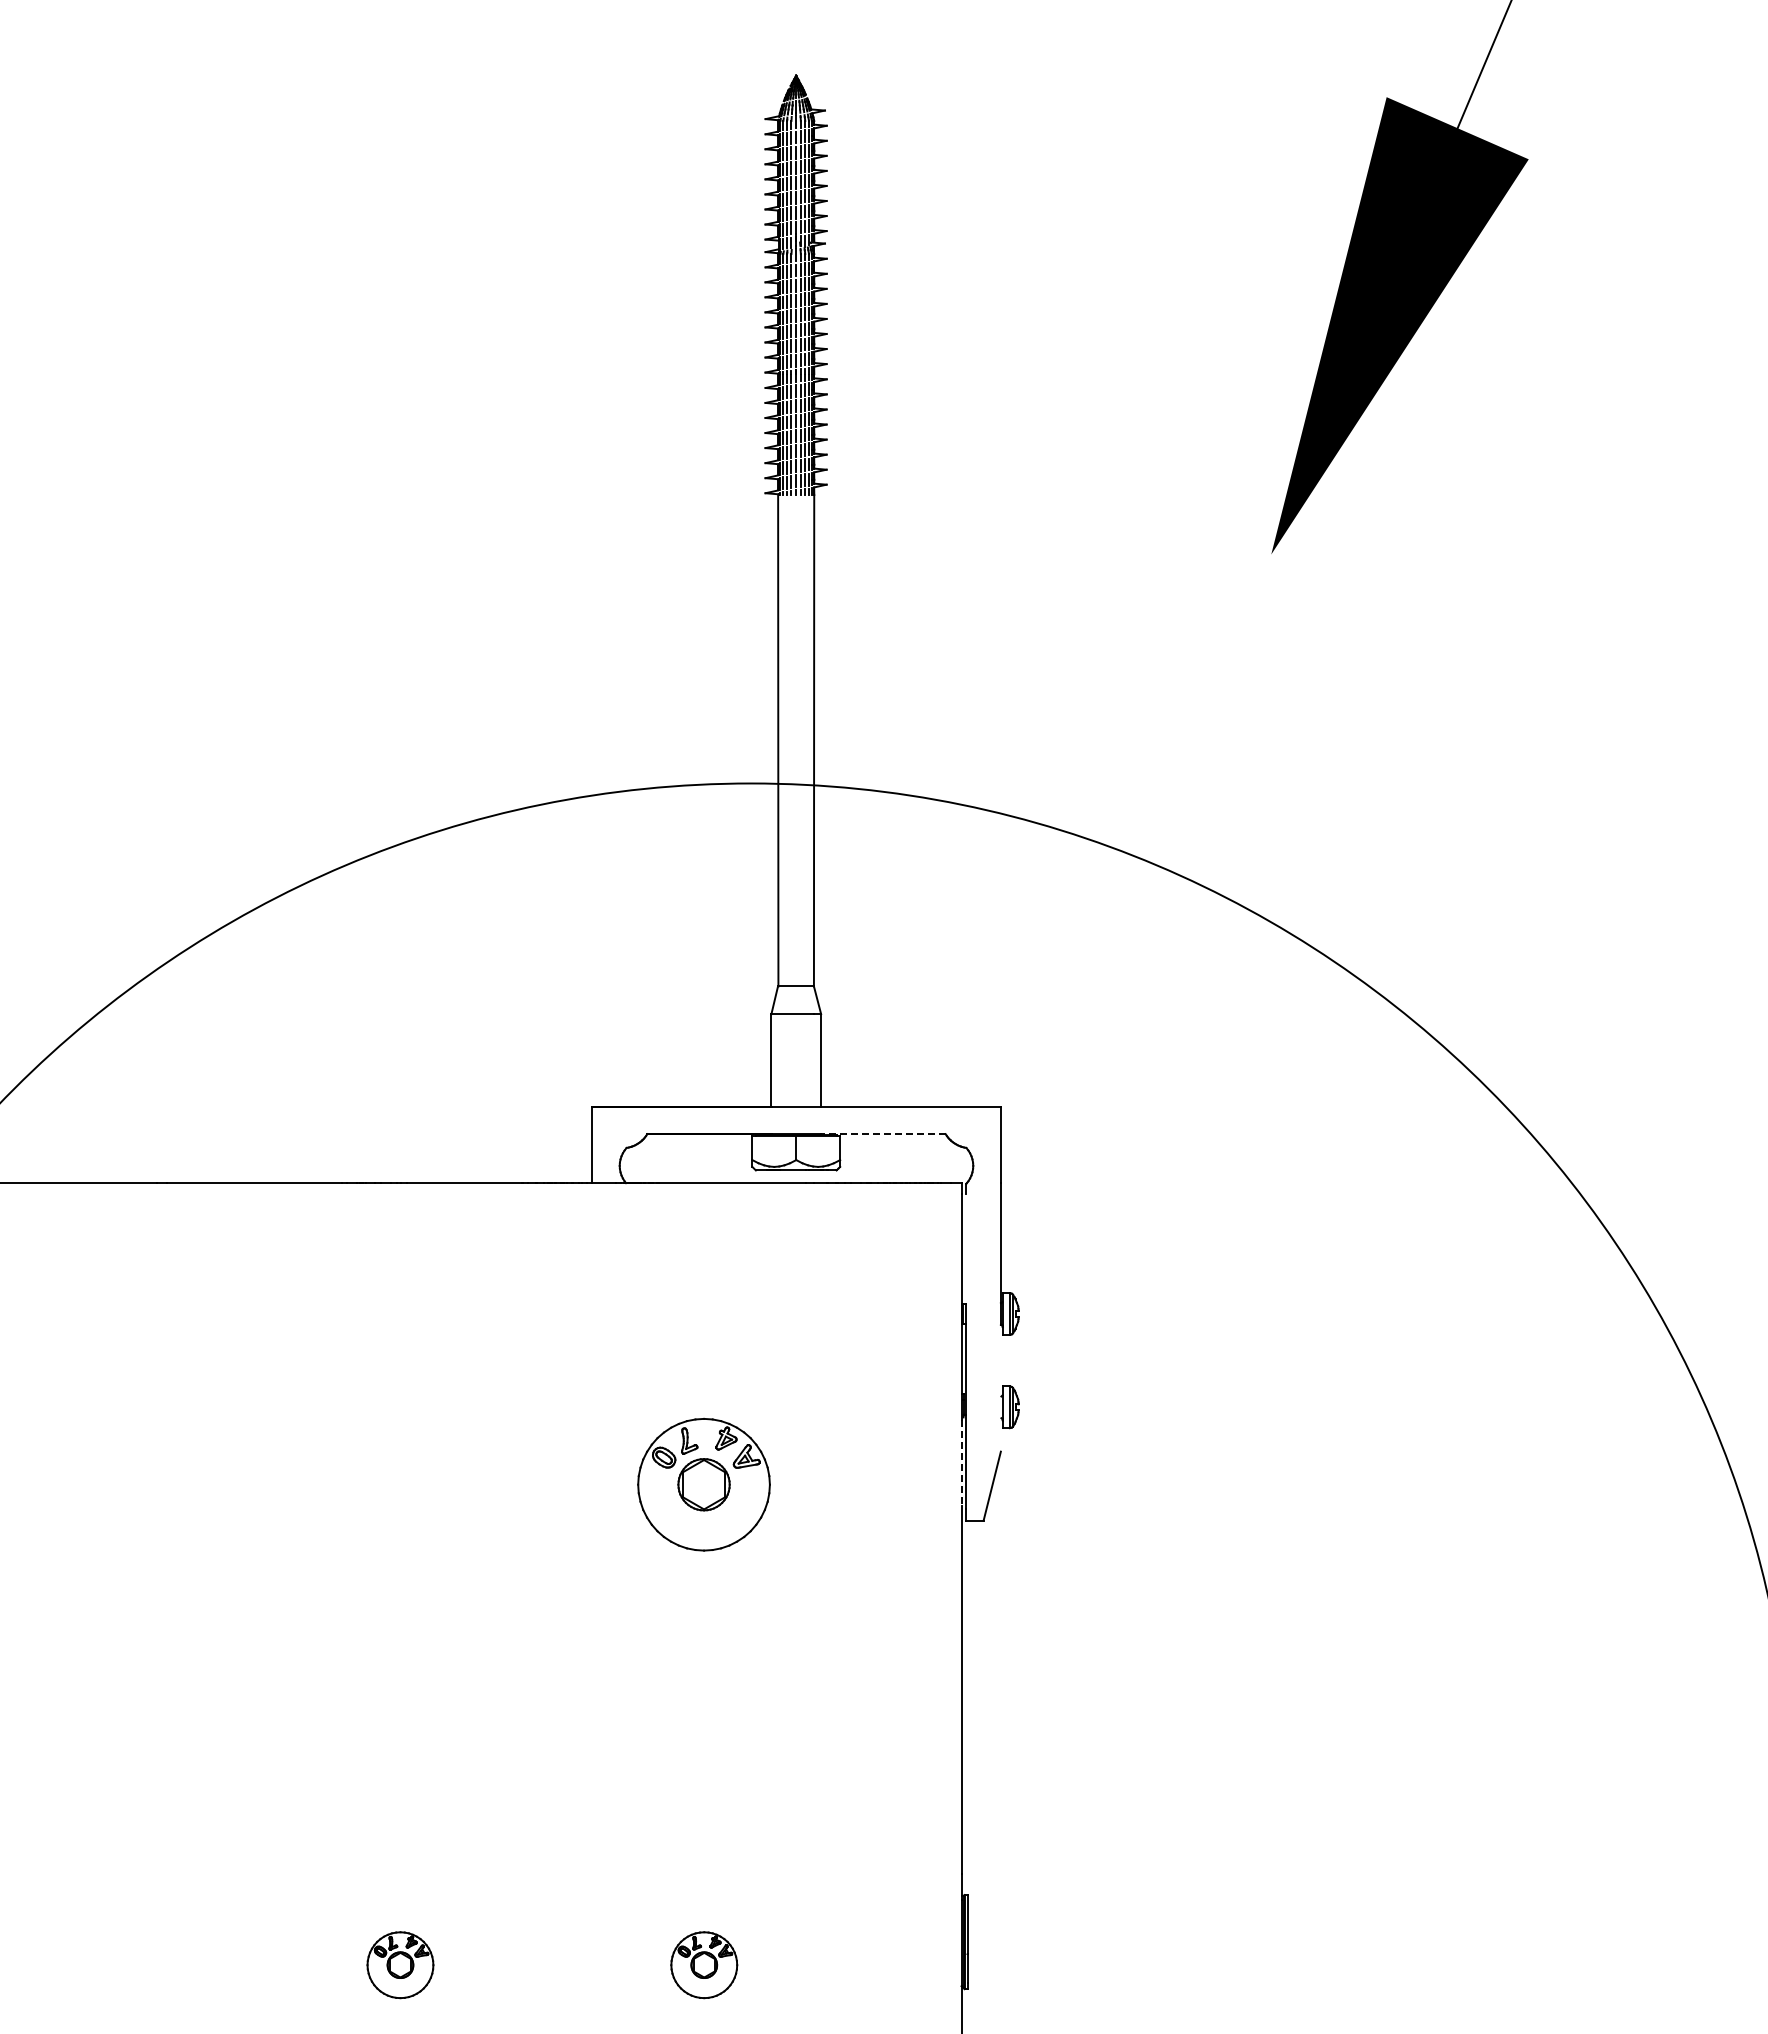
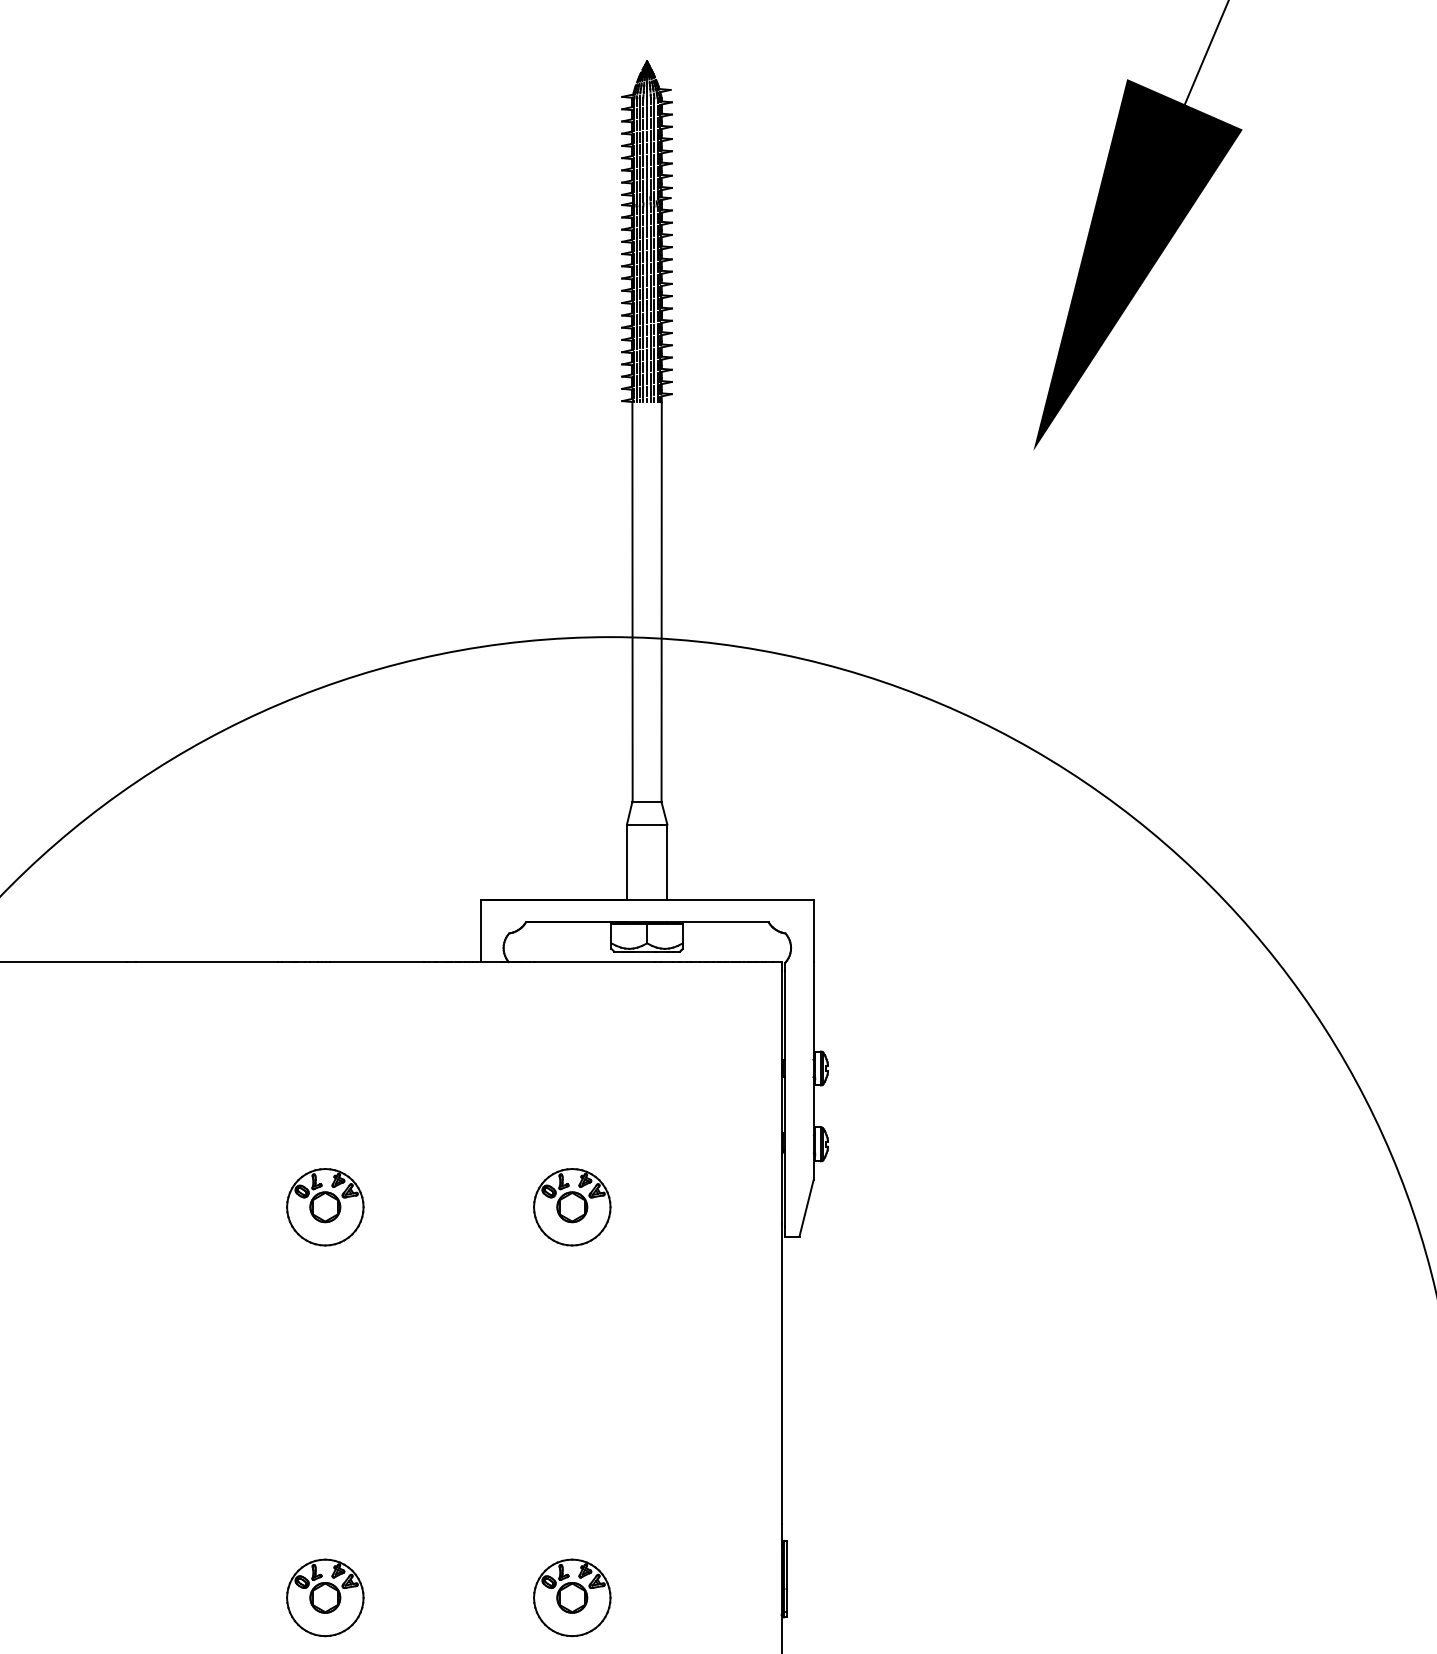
line: (882, 1134) -> (717, 922), dashed -> solid
line: (966, 1248) -> (785, 1015), added
line: (1000, 1387) -> (813, 1128), added
line: (961, 1462) -> (781, 1189), dashed -> solid
part: (400, 1484) -> (325, 1207), added
part: (704, 1484) -> (572, 1207), size x0.71
part: (400, 1965) -> (325, 1598), size x1.43
part: (704, 1965) -> (572, 1598), size x1.43

